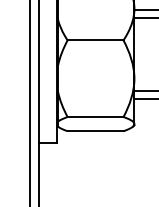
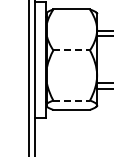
line: (96, 40) -> (72, 50), solid -> dashed
line: (96, 116) -> (72, 100), solid -> dashed

